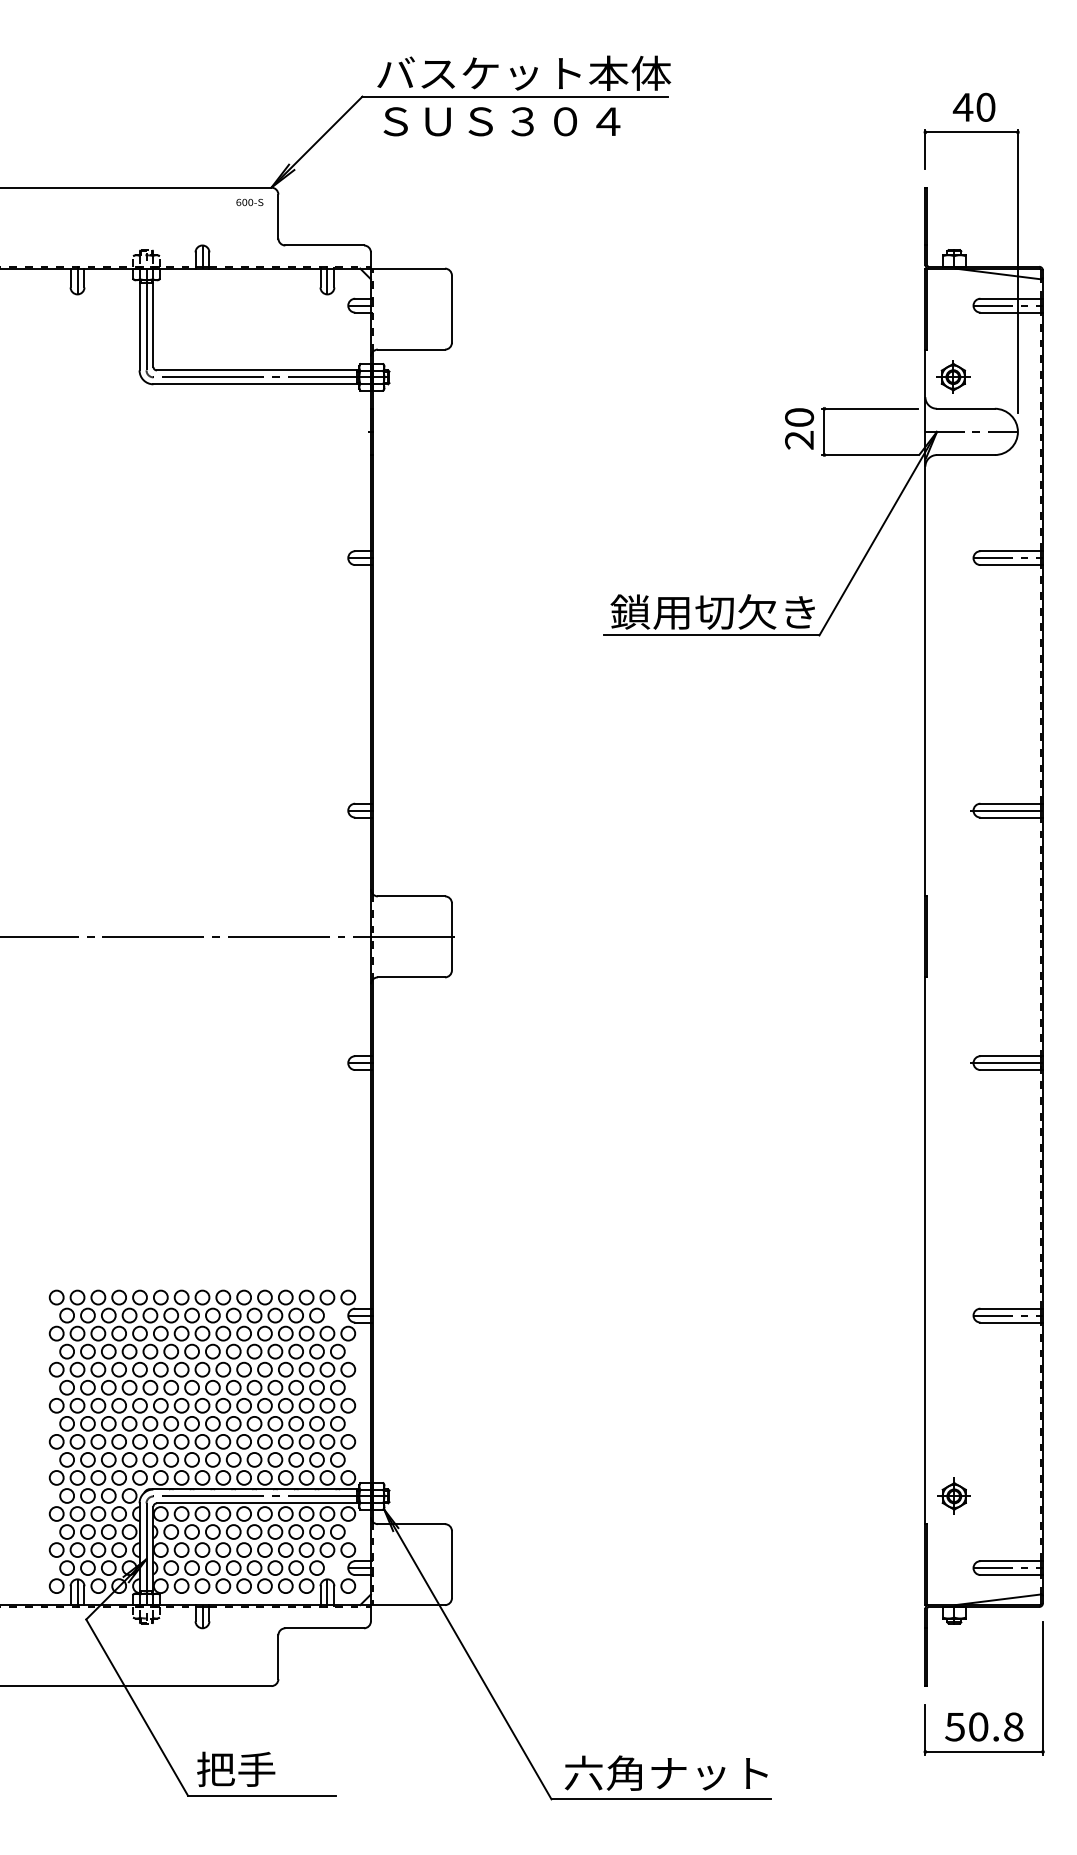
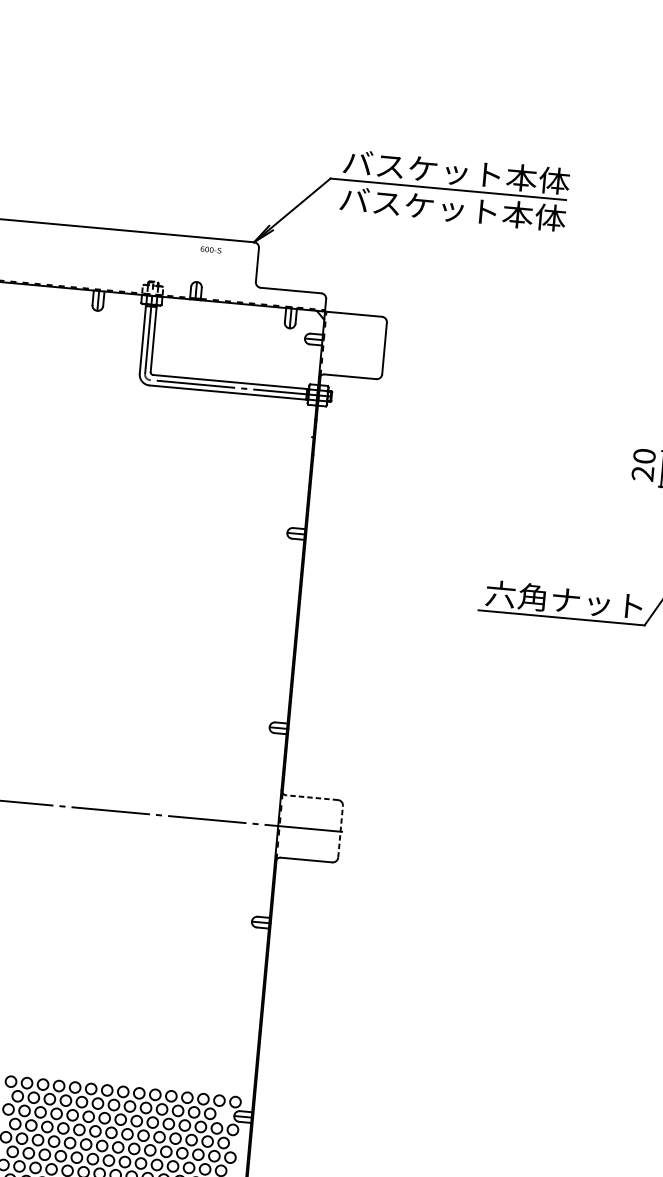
text: (523, 120) -> (452, 208), ＳＵＳ３０４ -> バスケット本体
text: (249, 202) -> (210, 249), moved
text: (712, 611) -> (563, 599), 鎖用切欠き -> 六角ナット
line: (411, 896) -> (312, 797), solid -> dashed
line: (451, 936) -> (340, 831), solid -> dashed

